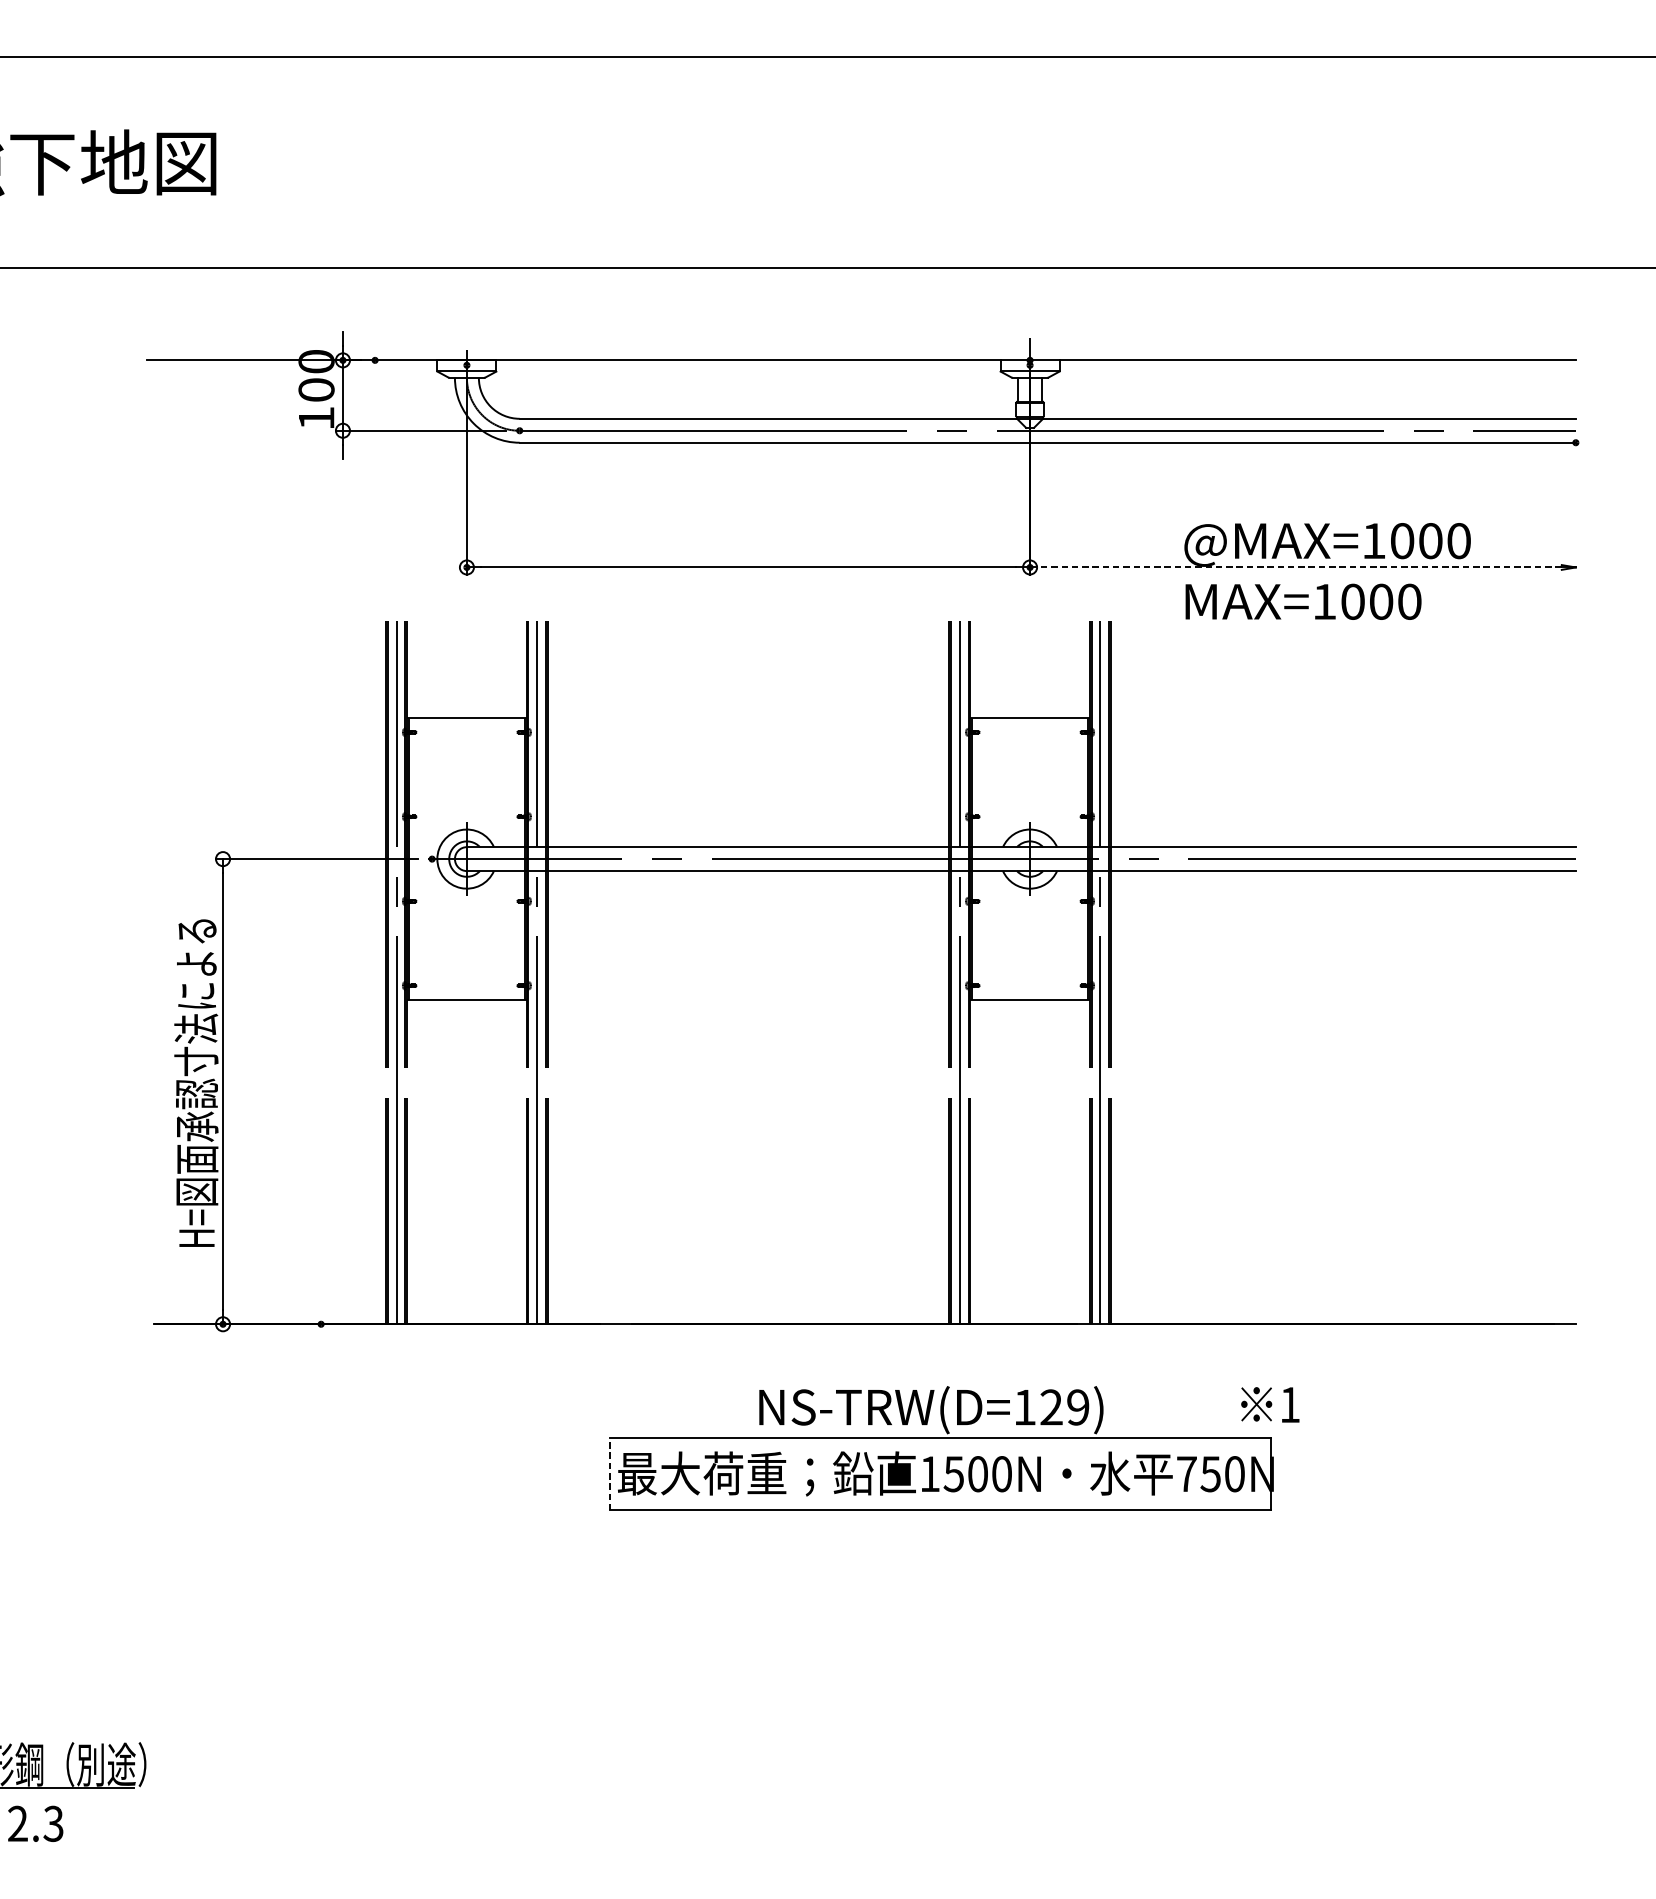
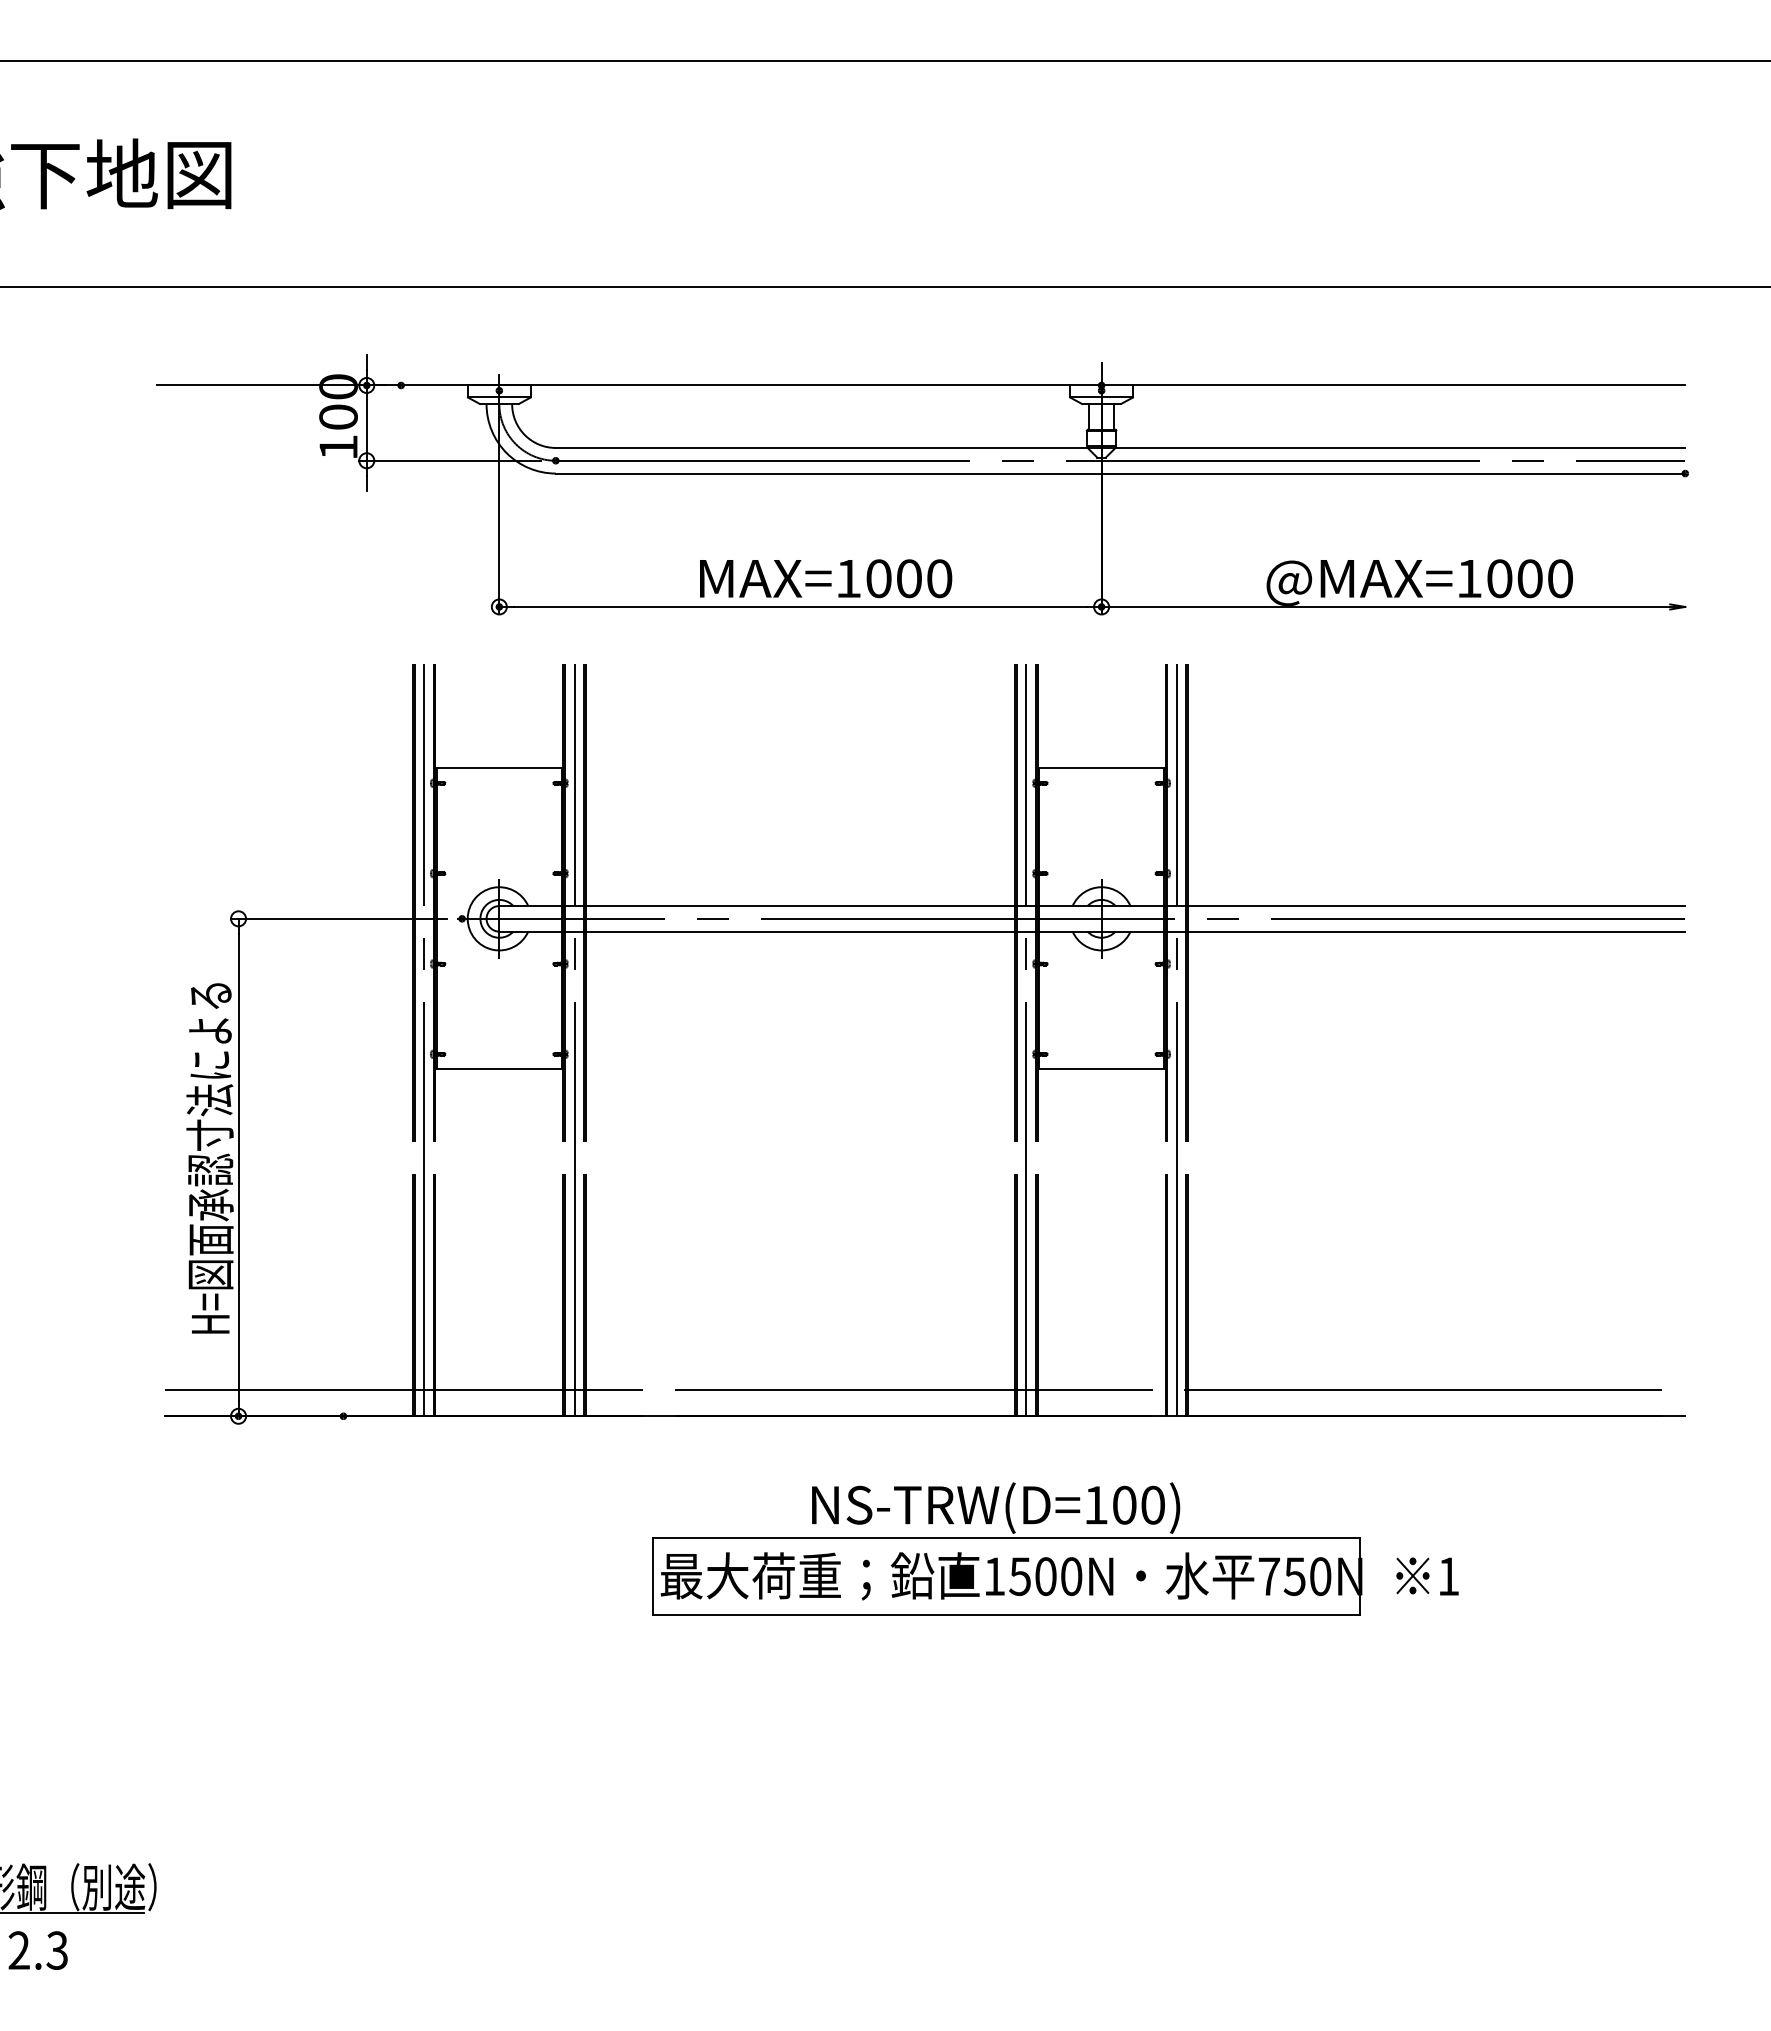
line: (1295, 567) -> (1385, 606), dashed -> solid
text: (1303, 601) -> (826, 578), moved
line: (864, 1299) -> (924, 1389), added
text: (1270, 1404) -> (1427, 1576), moved
text: (1064, 1406) -> (1138, 1504), NS-TRW(D=129) -> NS-TRW(D=100)
line: (610, 1474) -> (652, 1576), dashed -> solid

